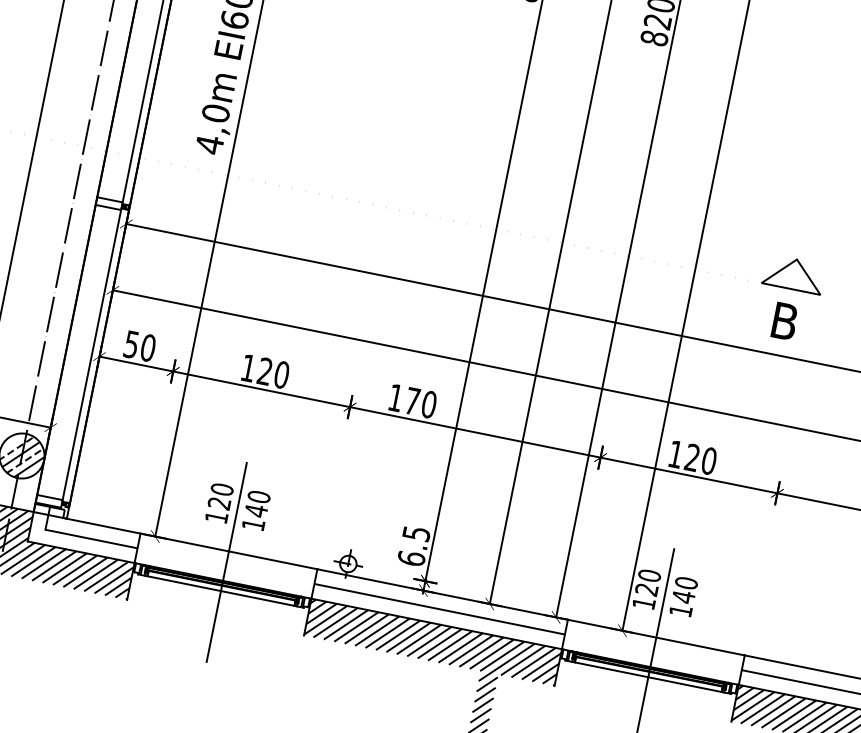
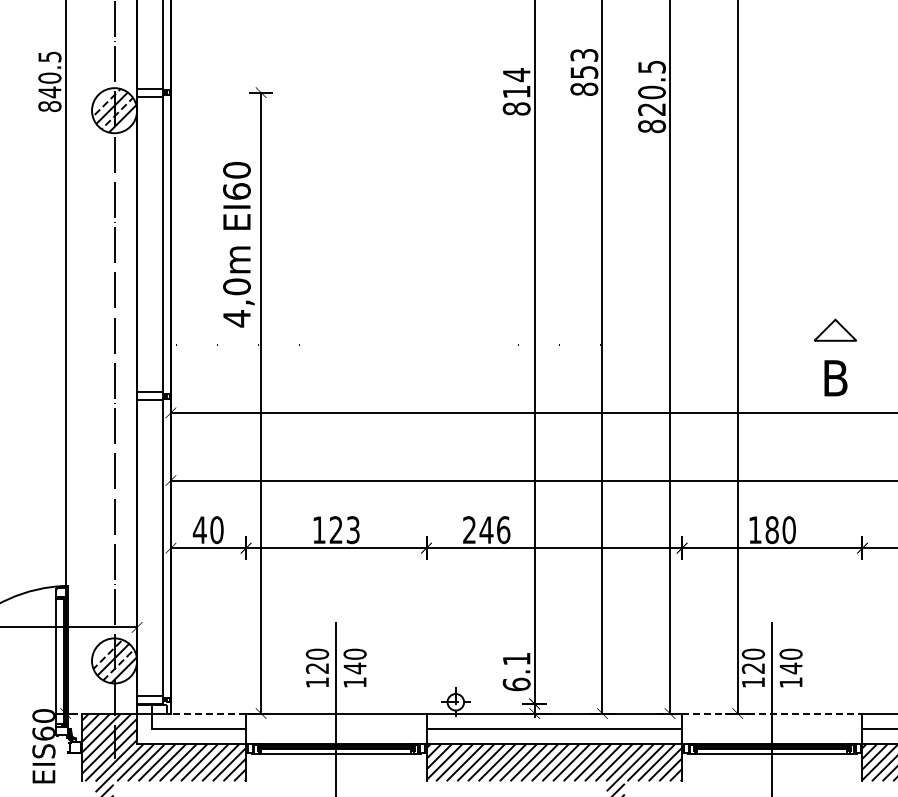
part: (794, 274) -> (835, 330), size x0.7
text: (131, 344) -> (199, 530), 50 -> 40
text: (281, 375) -> (352, 530), 120 -> 123
text: (412, 400) -> (486, 529), 170 -> 246
text: (691, 458) -> (771, 530), 120 -> 180
line: (101, 525) -> (206, 713), solid -> dashed
text: (416, 534) -> (516, 659), 6.5 -> 6.1
line: (656, 637) -> (772, 713), solid -> dashed

